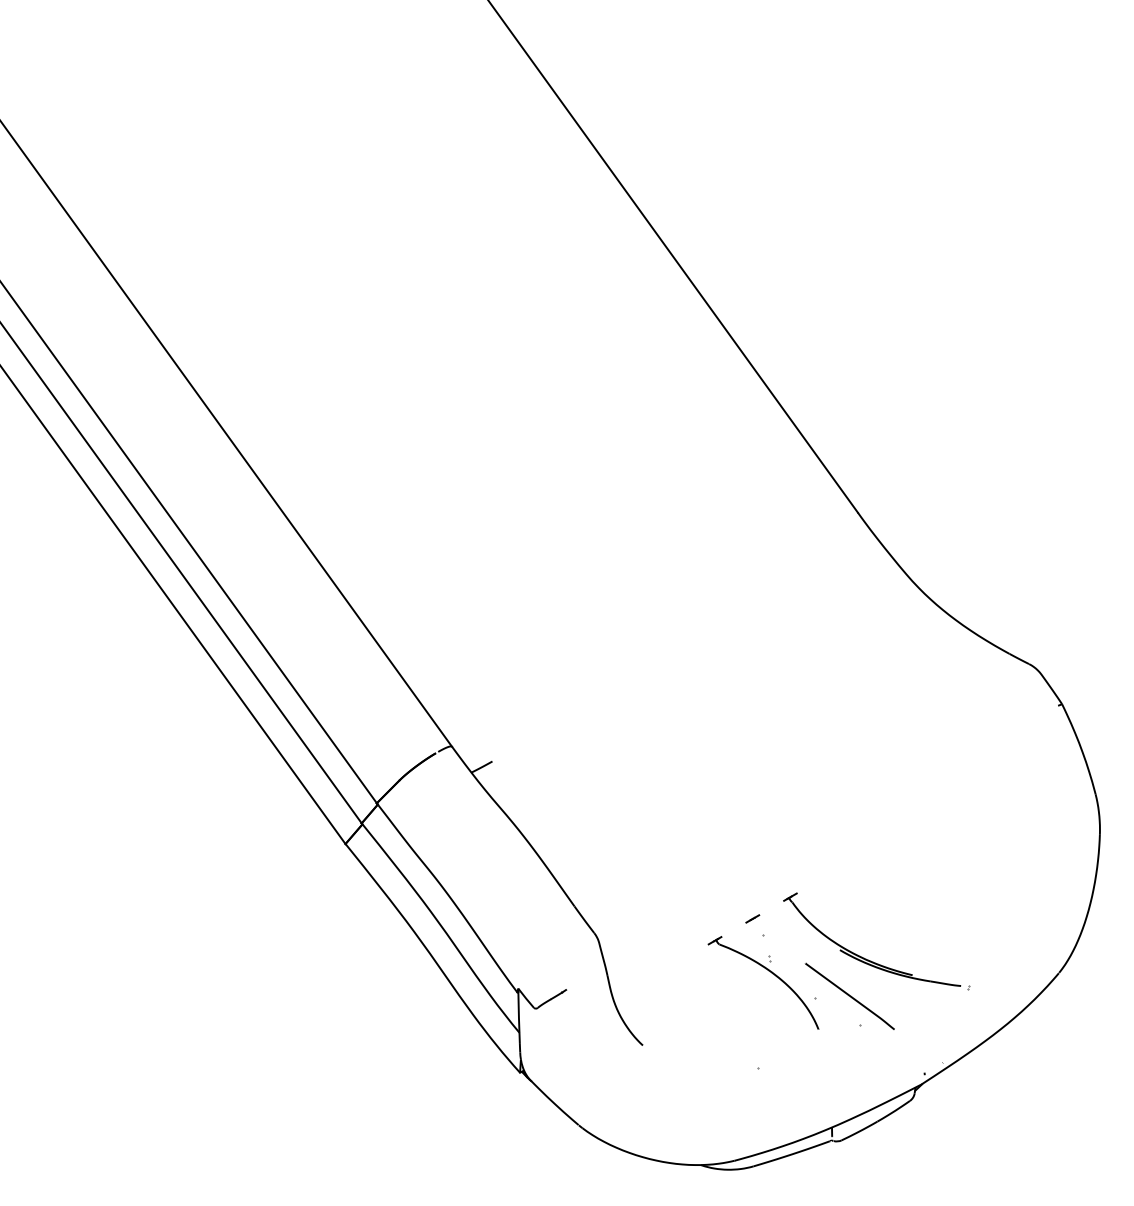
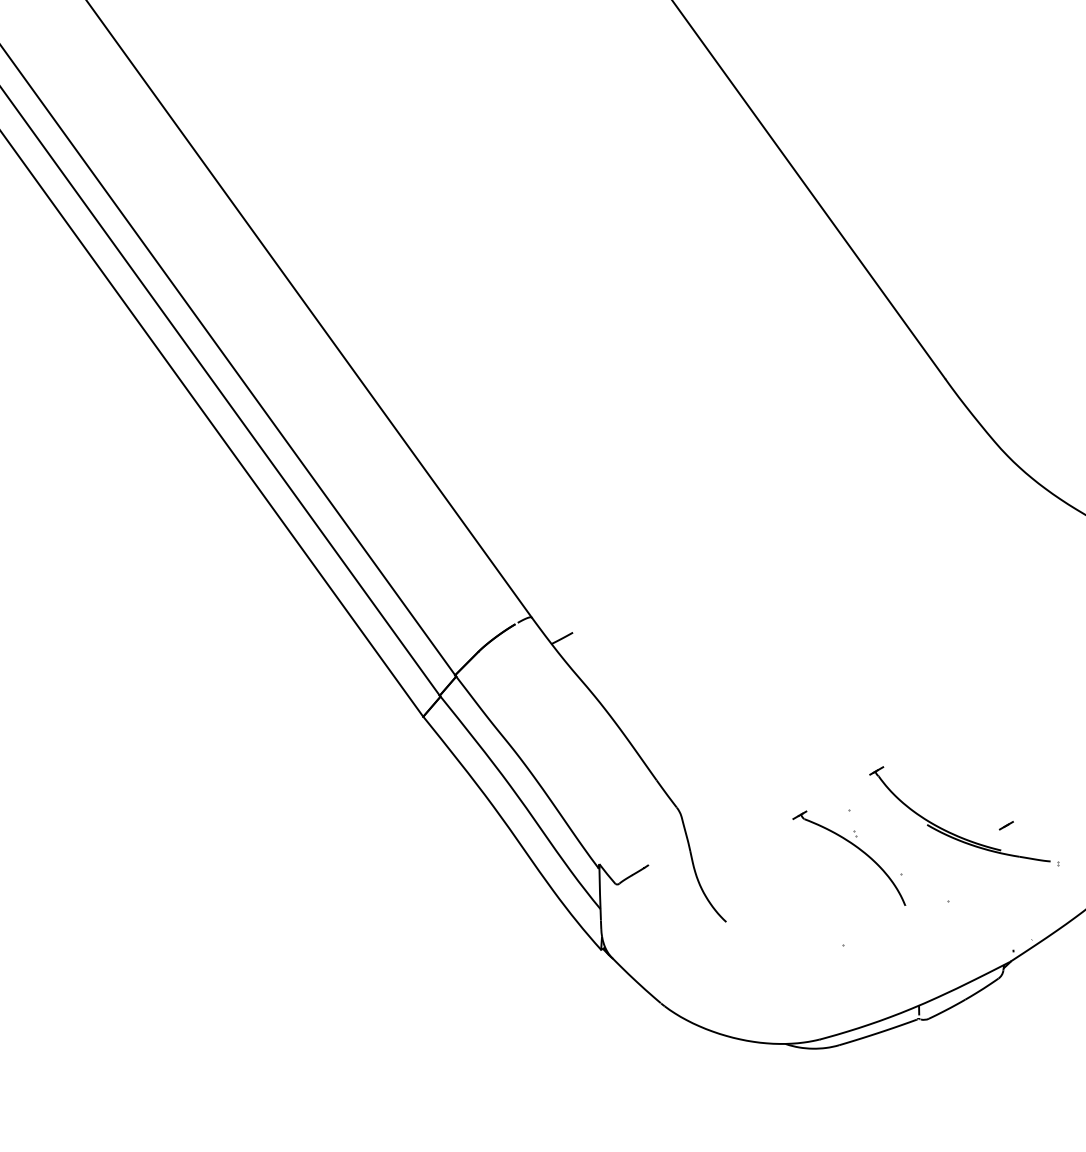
line: (752, 918) -> (1006, 825), moved
line: (849, 995) -> (936, 871), removed

